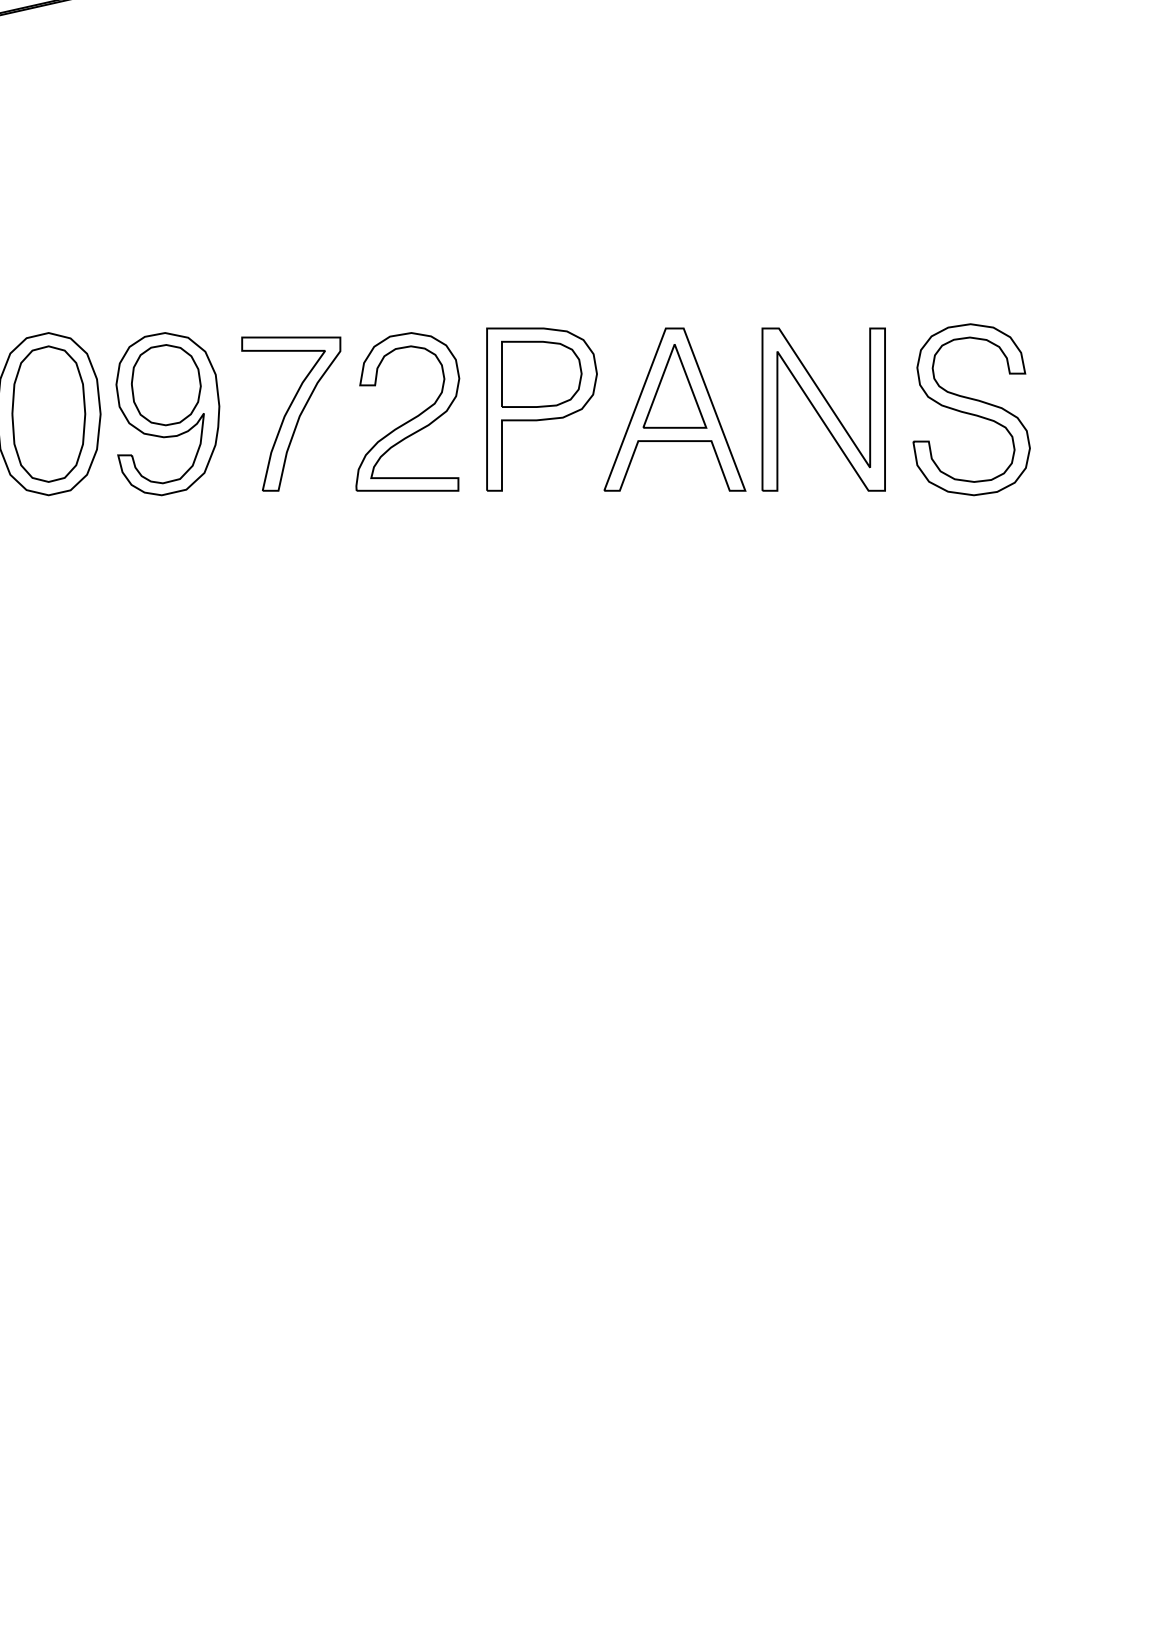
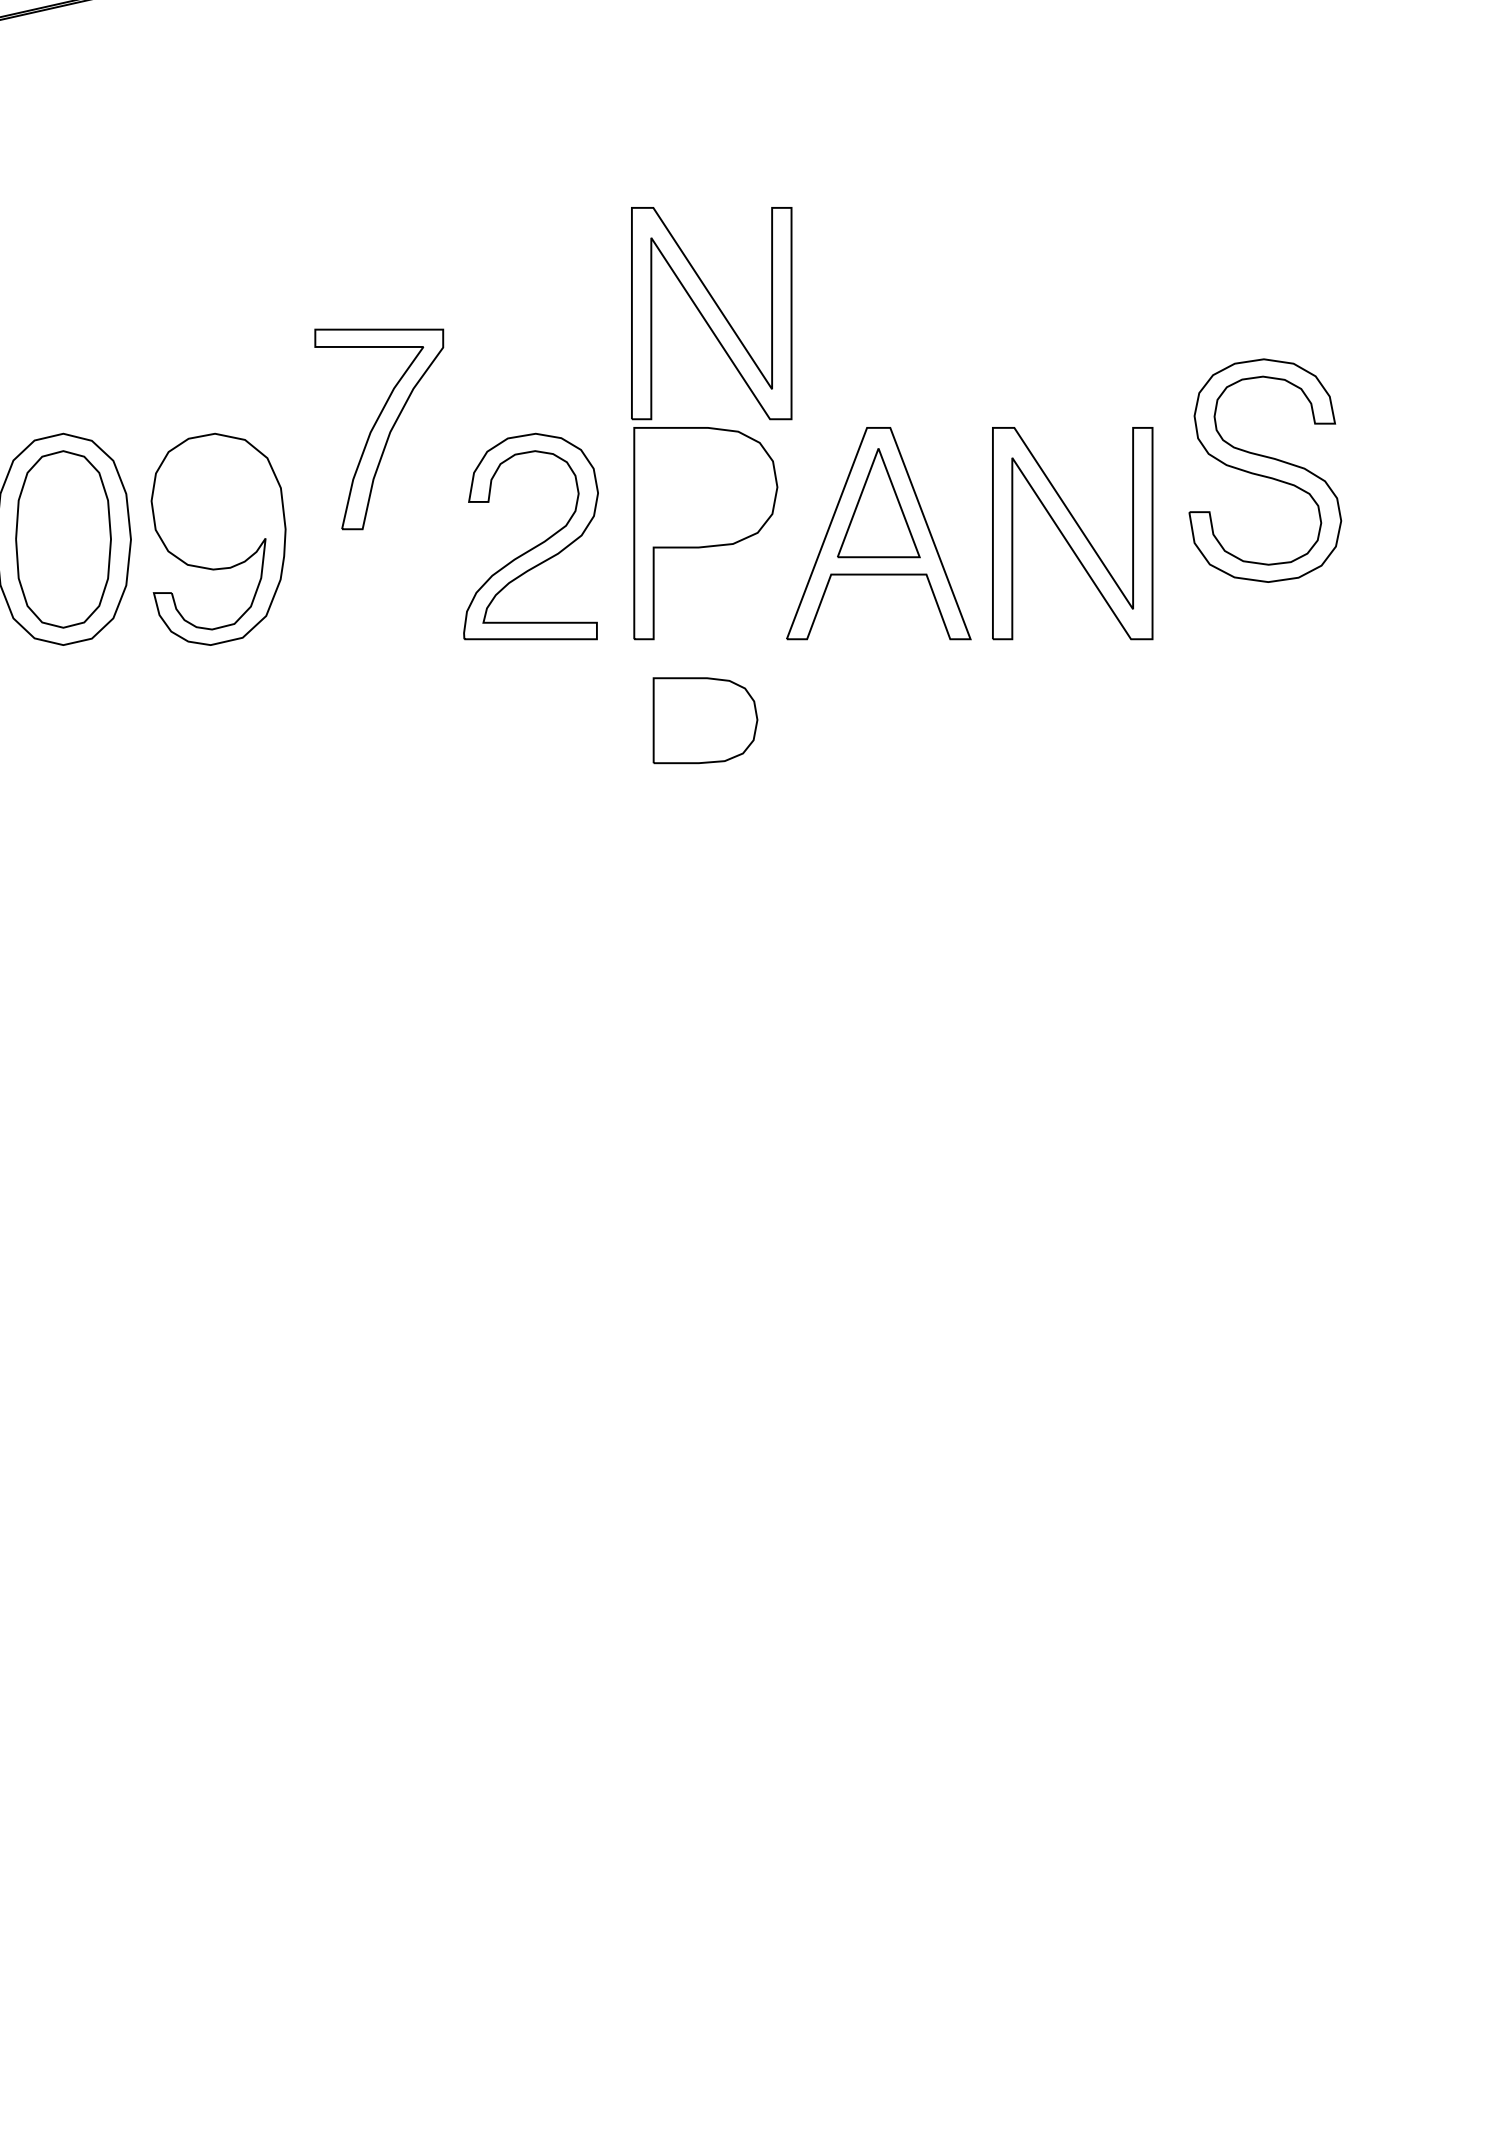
part: (546, 240) -> (711, 313), added
part: (541, 374) -> (705, 720), moved
part: (166, 385) -> (216, 501), removed
part: (971, 409) -> (1265, 470), moved
part: (291, 414) -> (379, 429), moved

